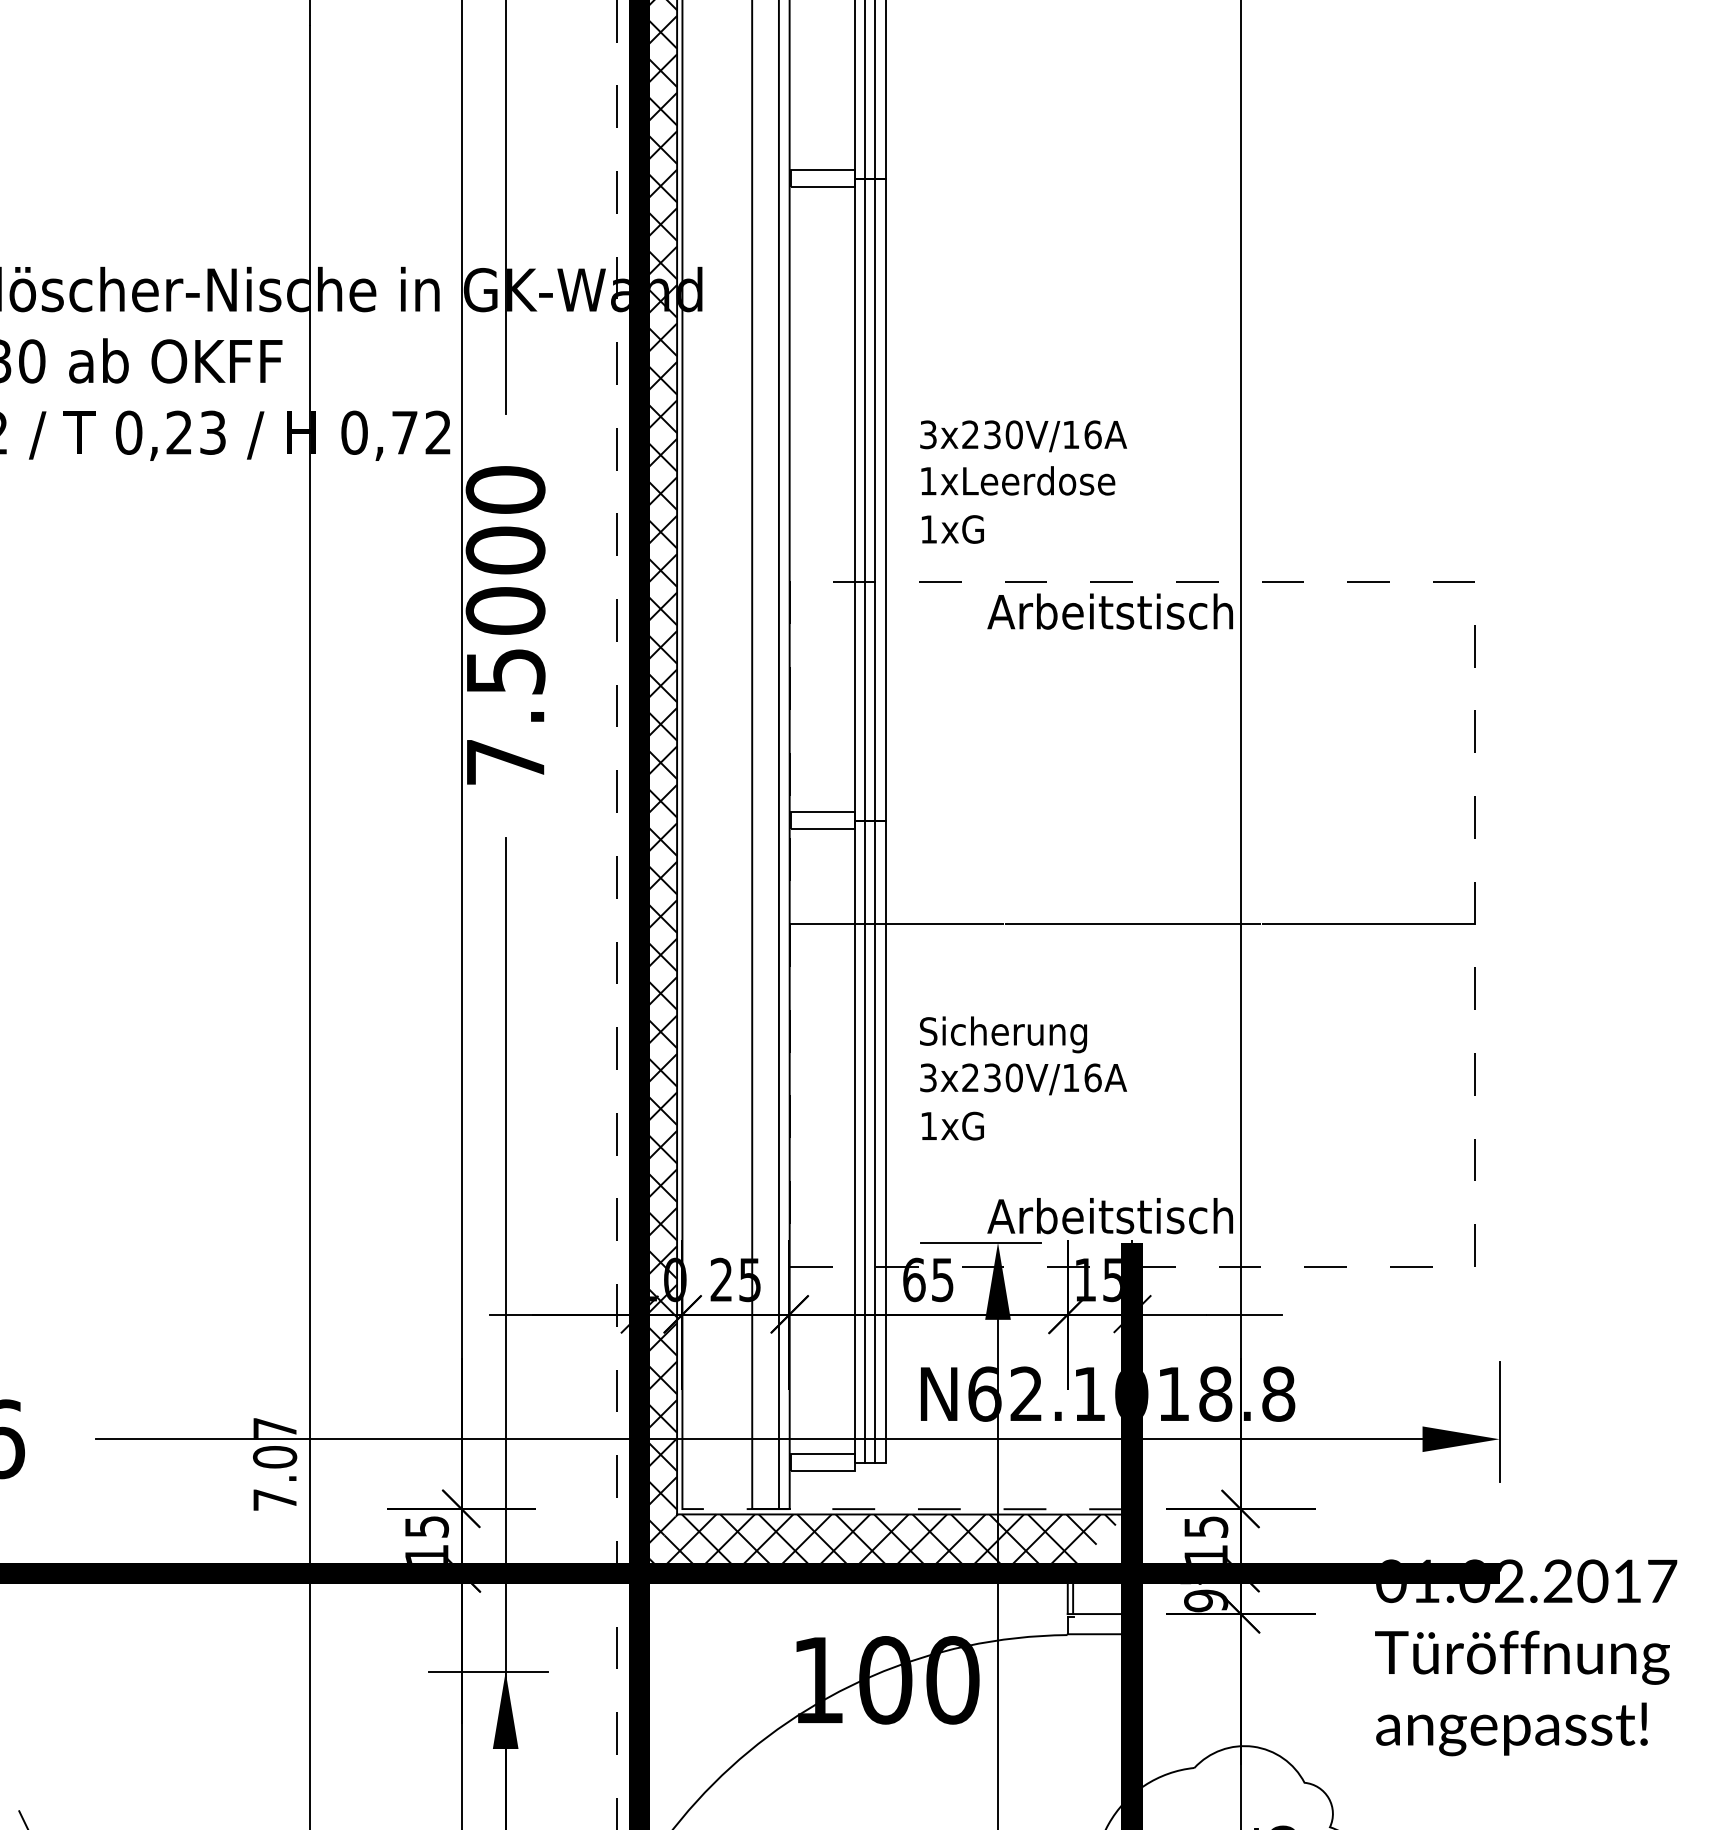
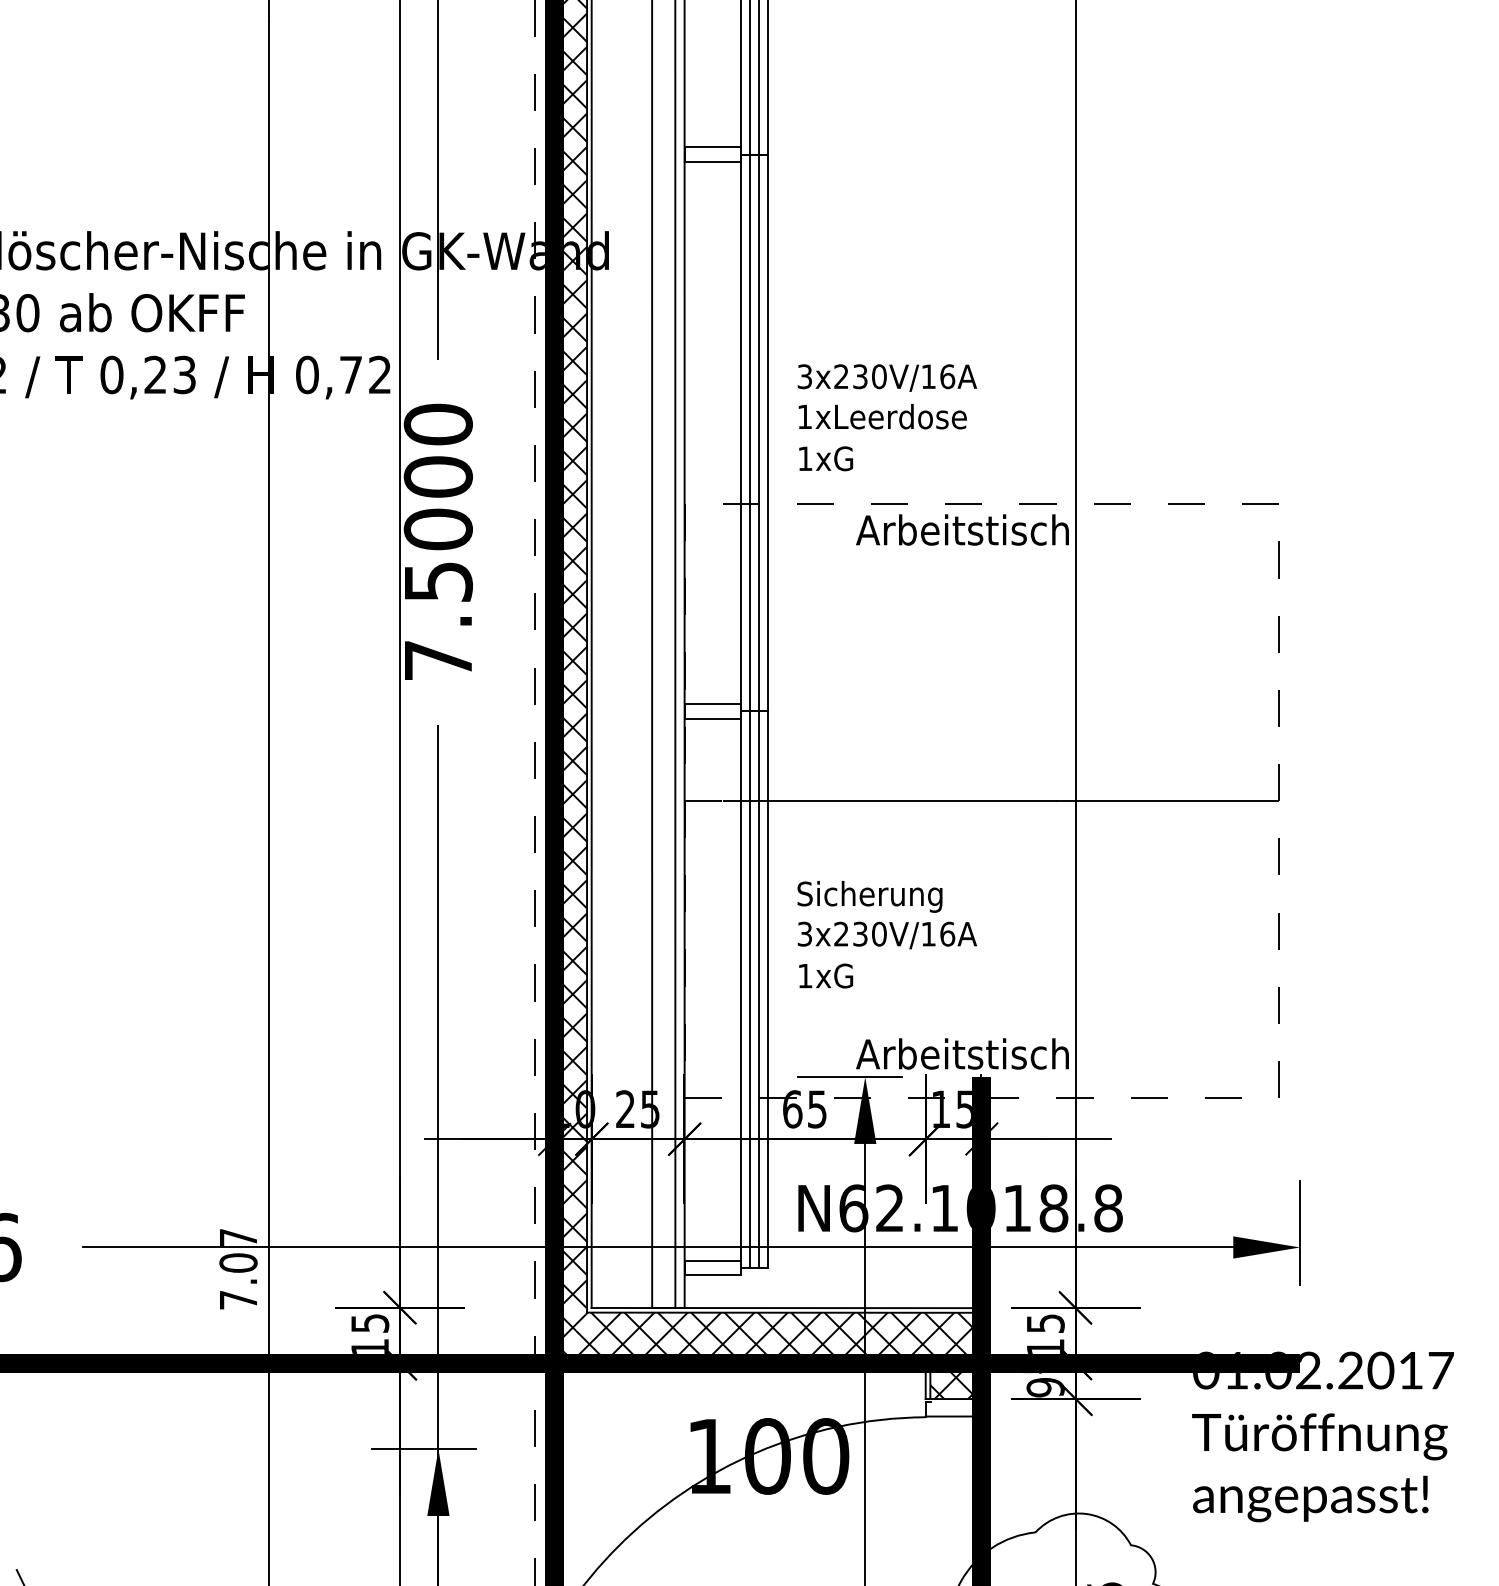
line: (907, 1509) -> (786, 1308), dashed -> solid
hatch: (1099, 1569) -> (953, 1360), added

